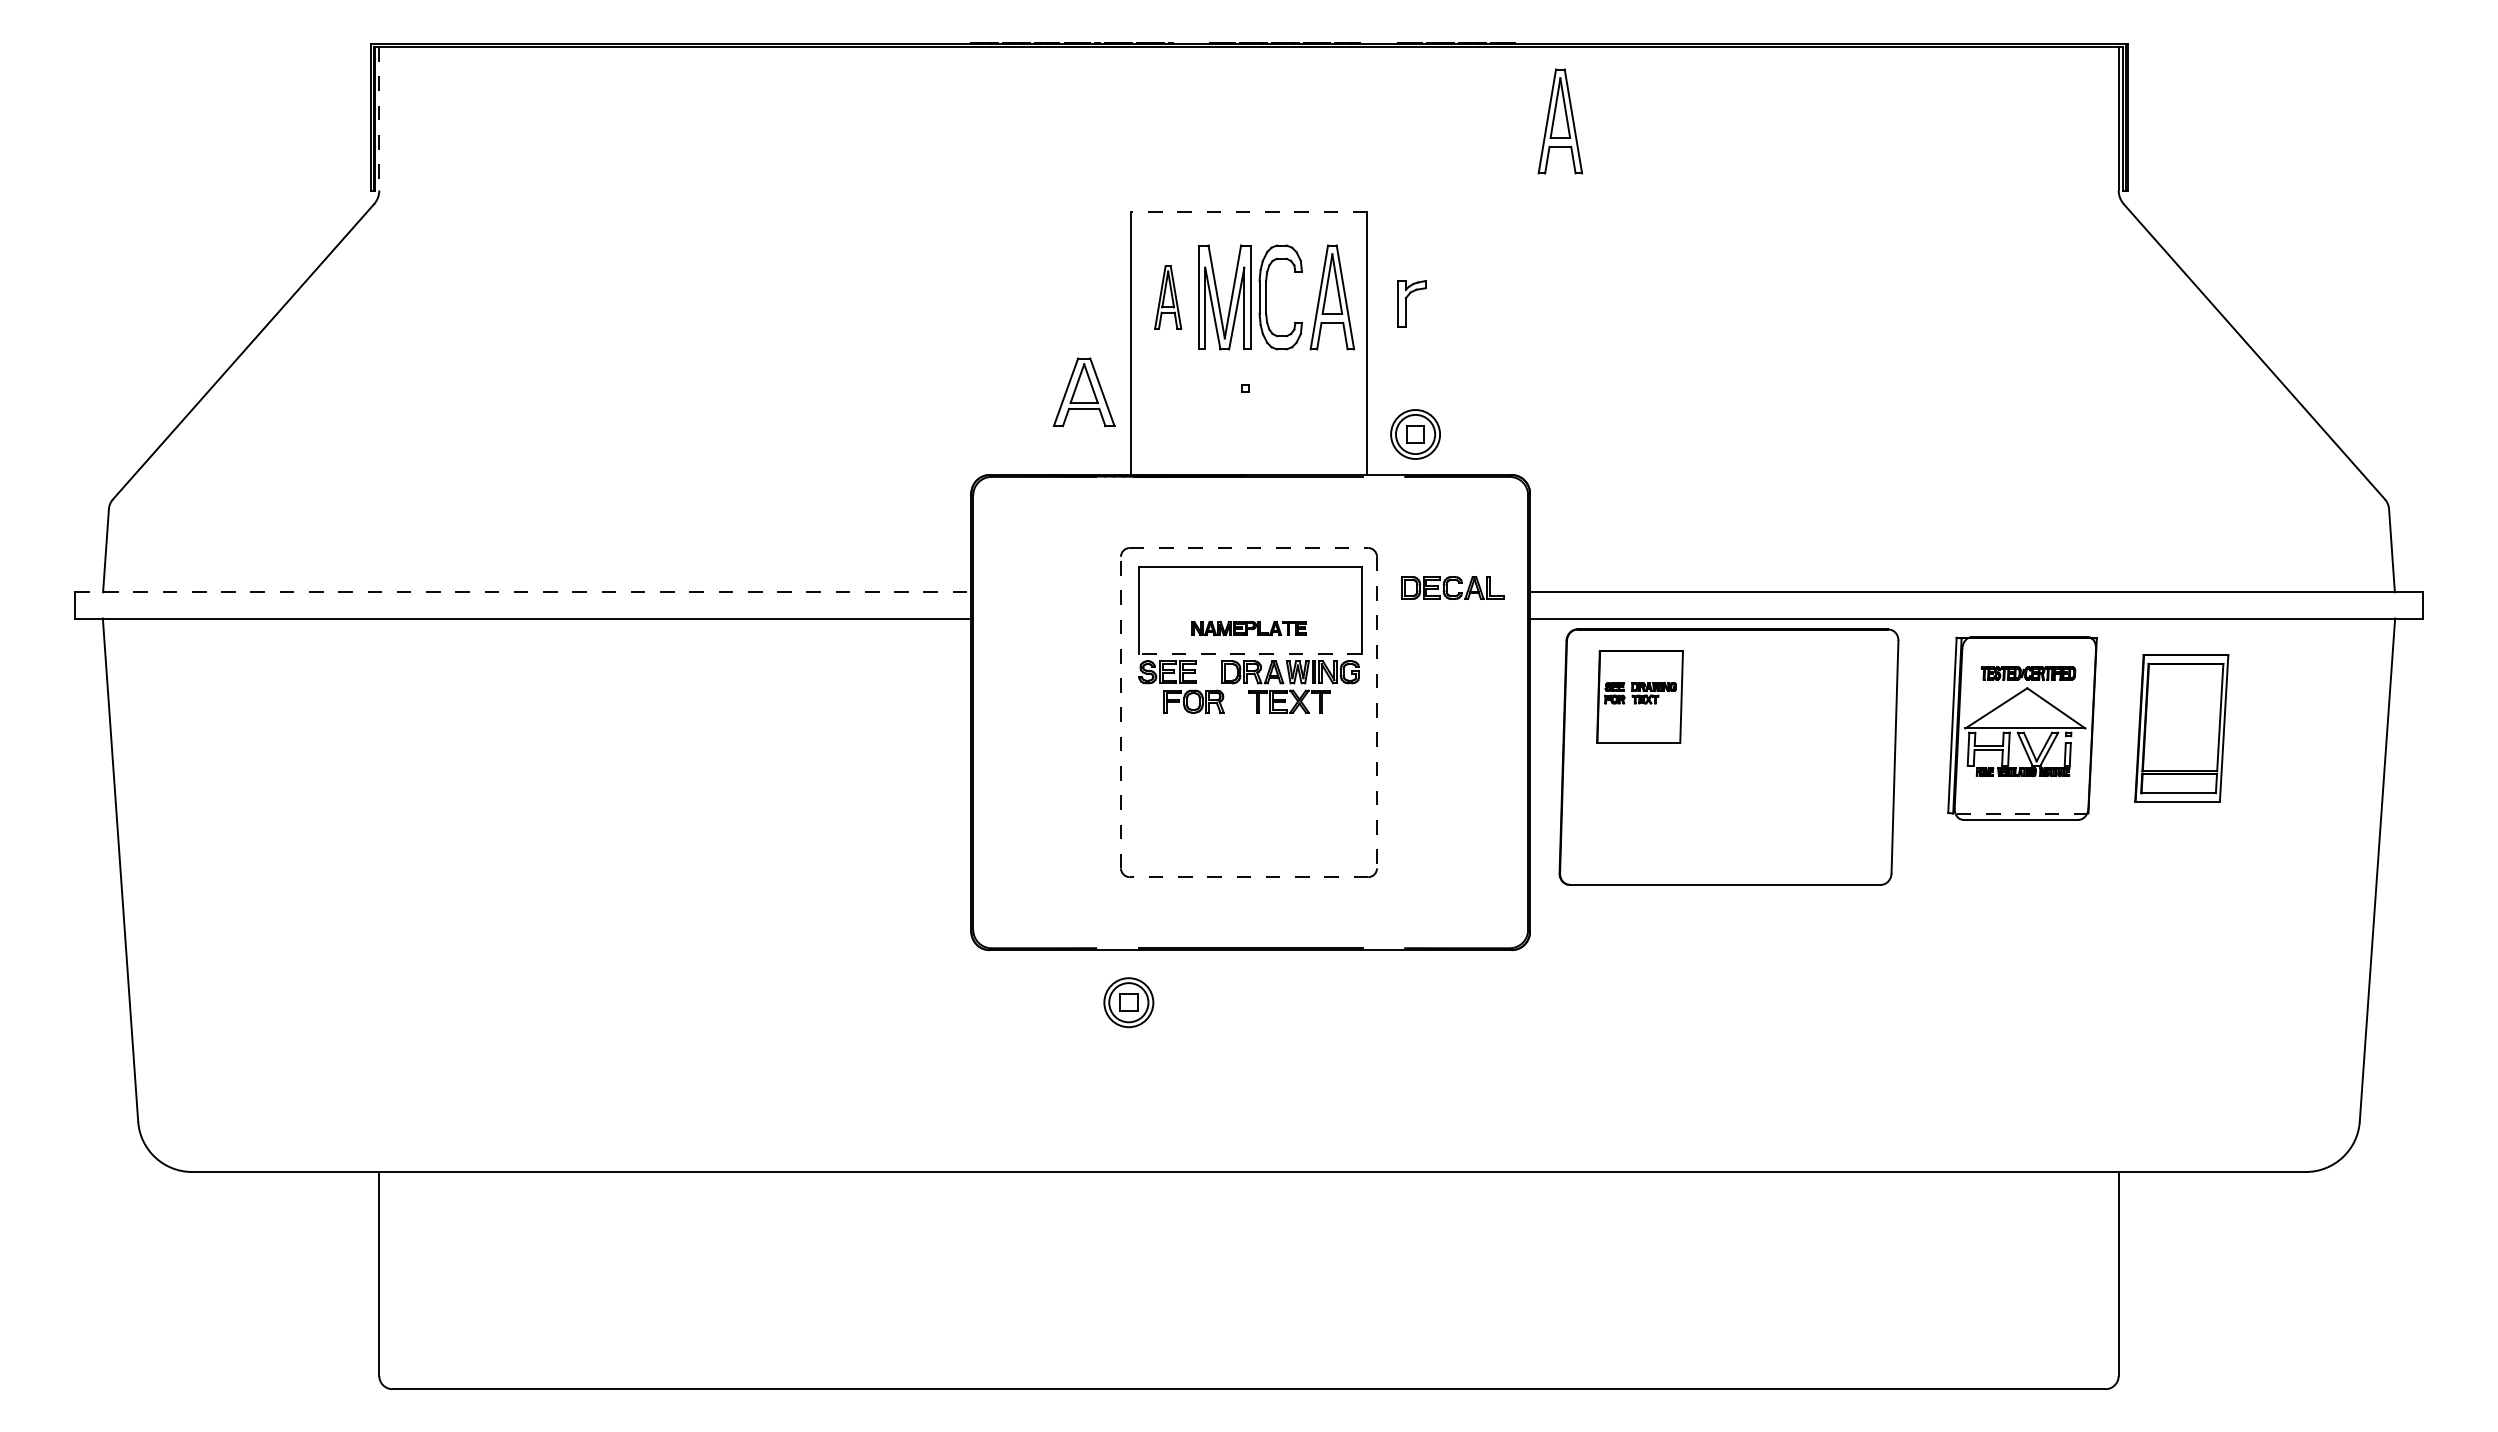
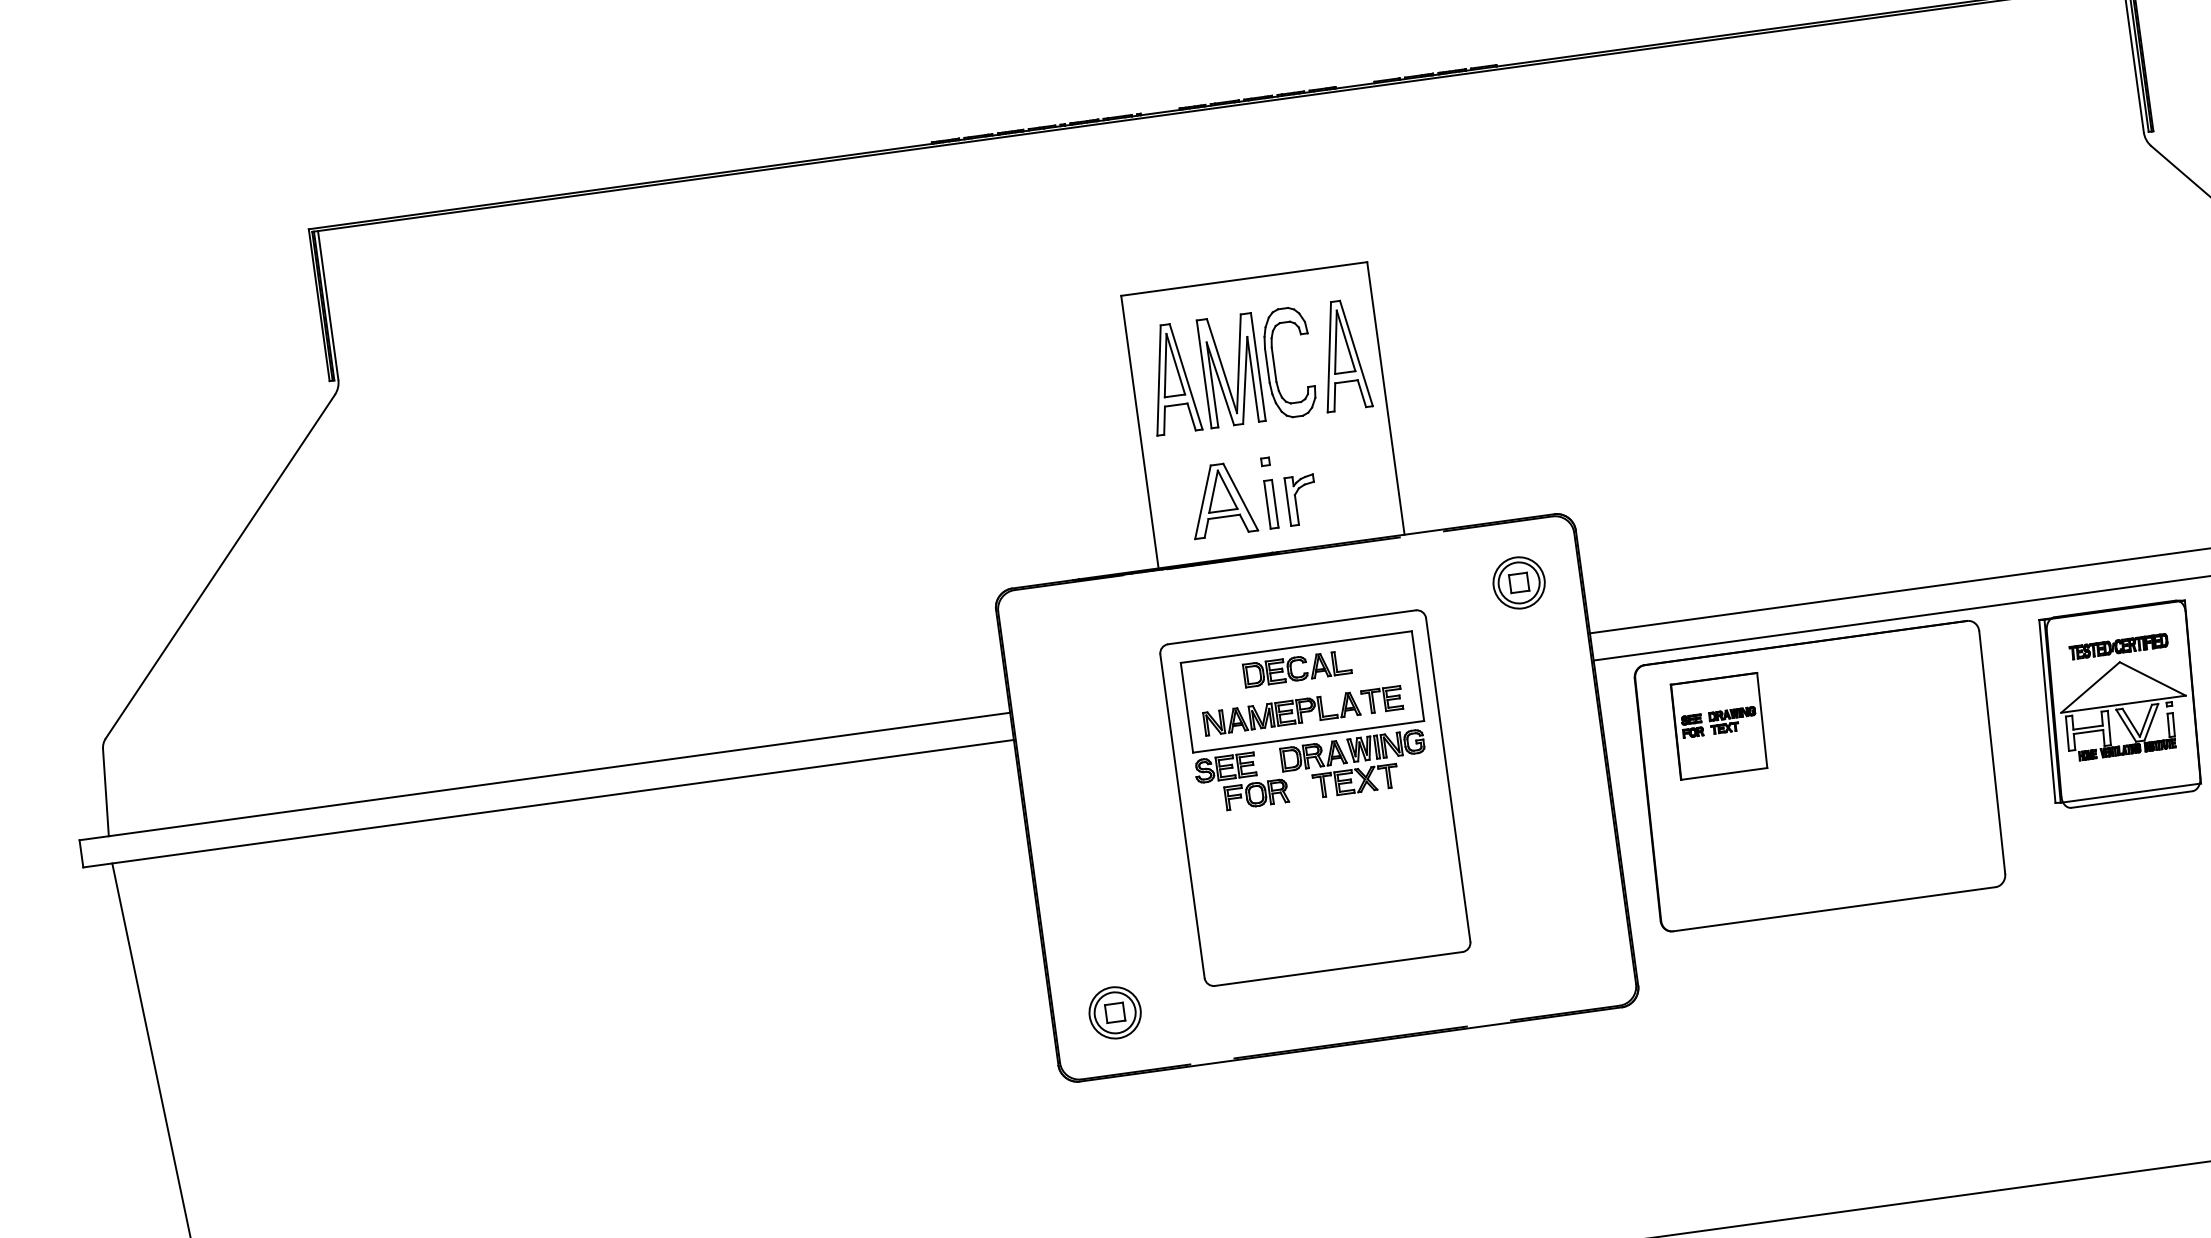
line: (379, 118) -> (328, 305), dashed -> solid
part: (1560, 121) -> (1554, 140), removed
line: (1248, 212) -> (1243, 279), dashed -> solid
part: (1167, 297) -> (1171, 378), size x1.67
part: (1411, 303) -> (1301, 499), moved
part: (1083, 392) -> (1221, 500), moved
part: (1245, 428) -> (1271, 503), added
part: (1415, 434) -> (1519, 582), moved
line: (1249, 548) -> (1292, 627), dashed -> solid
part: (1452, 587) -> (1297, 668), moved
line: (523, 592) -> (545, 776), dashed -> solid
part: (1248, 628) -> (1302, 710), size x1.67
line: (1250, 653) -> (1308, 736), dashed -> solid
line: (1120, 712) -> (1181, 816), dashed -> solid
line: (1376, 712) -> (1447, 779), dashed -> solid
line: (2020, 813) -> (2130, 793), dashed -> solid
line: (1248, 877) -> (1338, 969), dashed -> solid
part: (1128, 1002) -> (1114, 1012), moved

